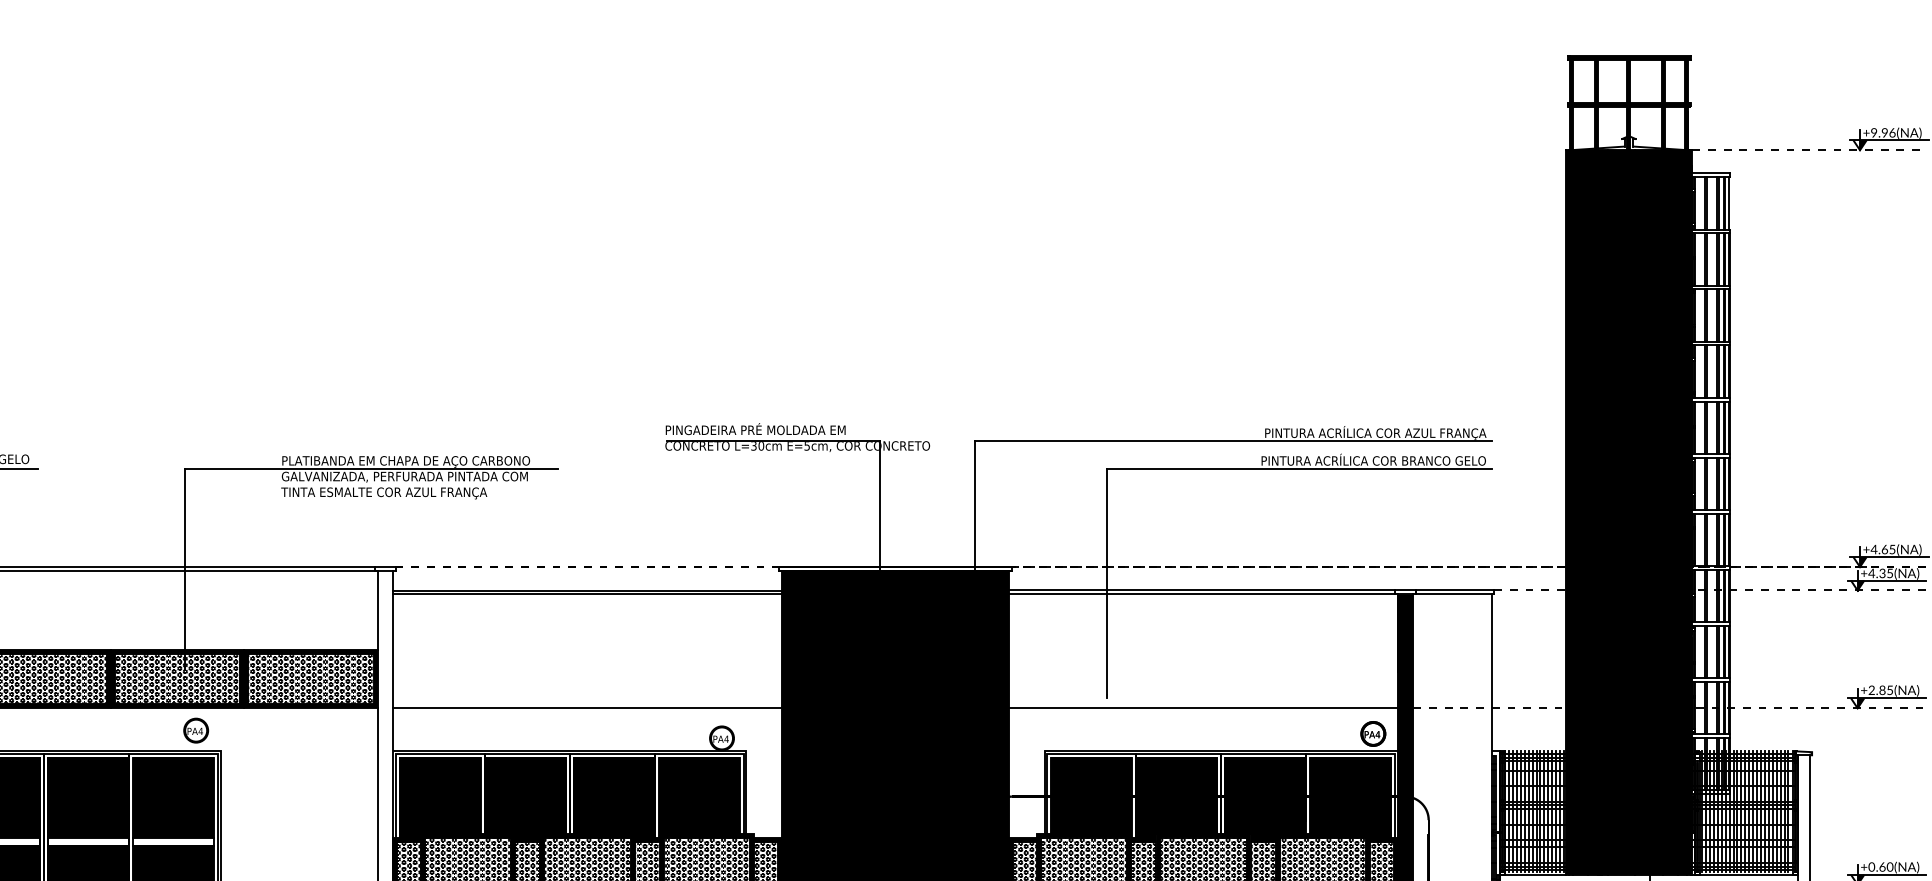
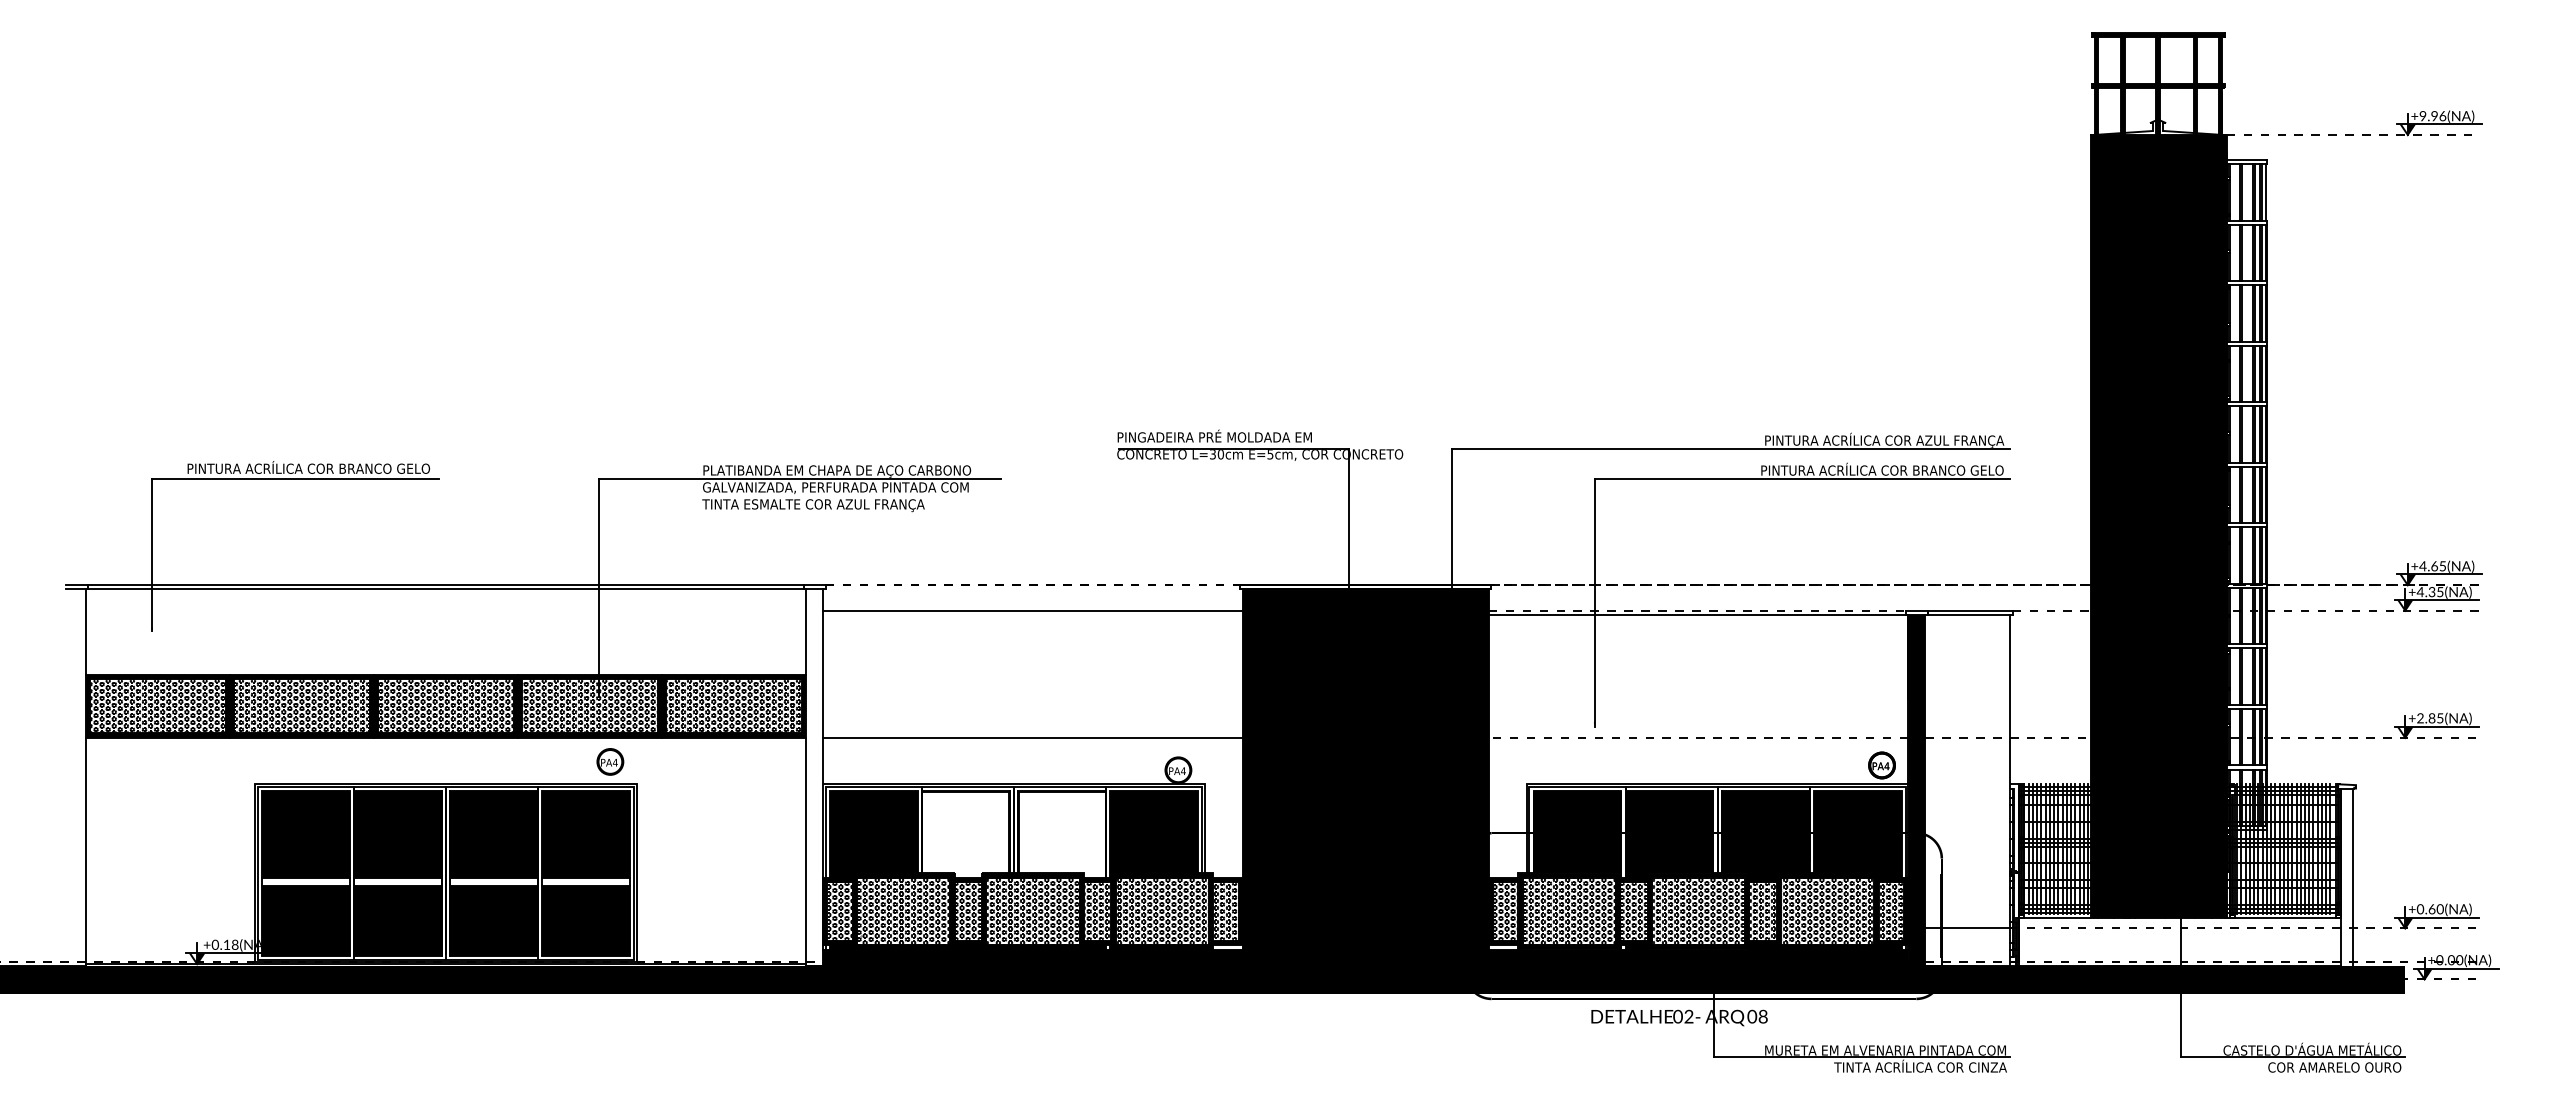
line: (1202, 590) -> (1697, 610), solid -> dashed
line: (586, 594) -> (1032, 614), removed
line: (1203, 708) -> (1698, 737), solid -> dashed
fill: (524, 797) -> (965, 834), removed
fill: (614, 797) -> (1062, 834), removed

